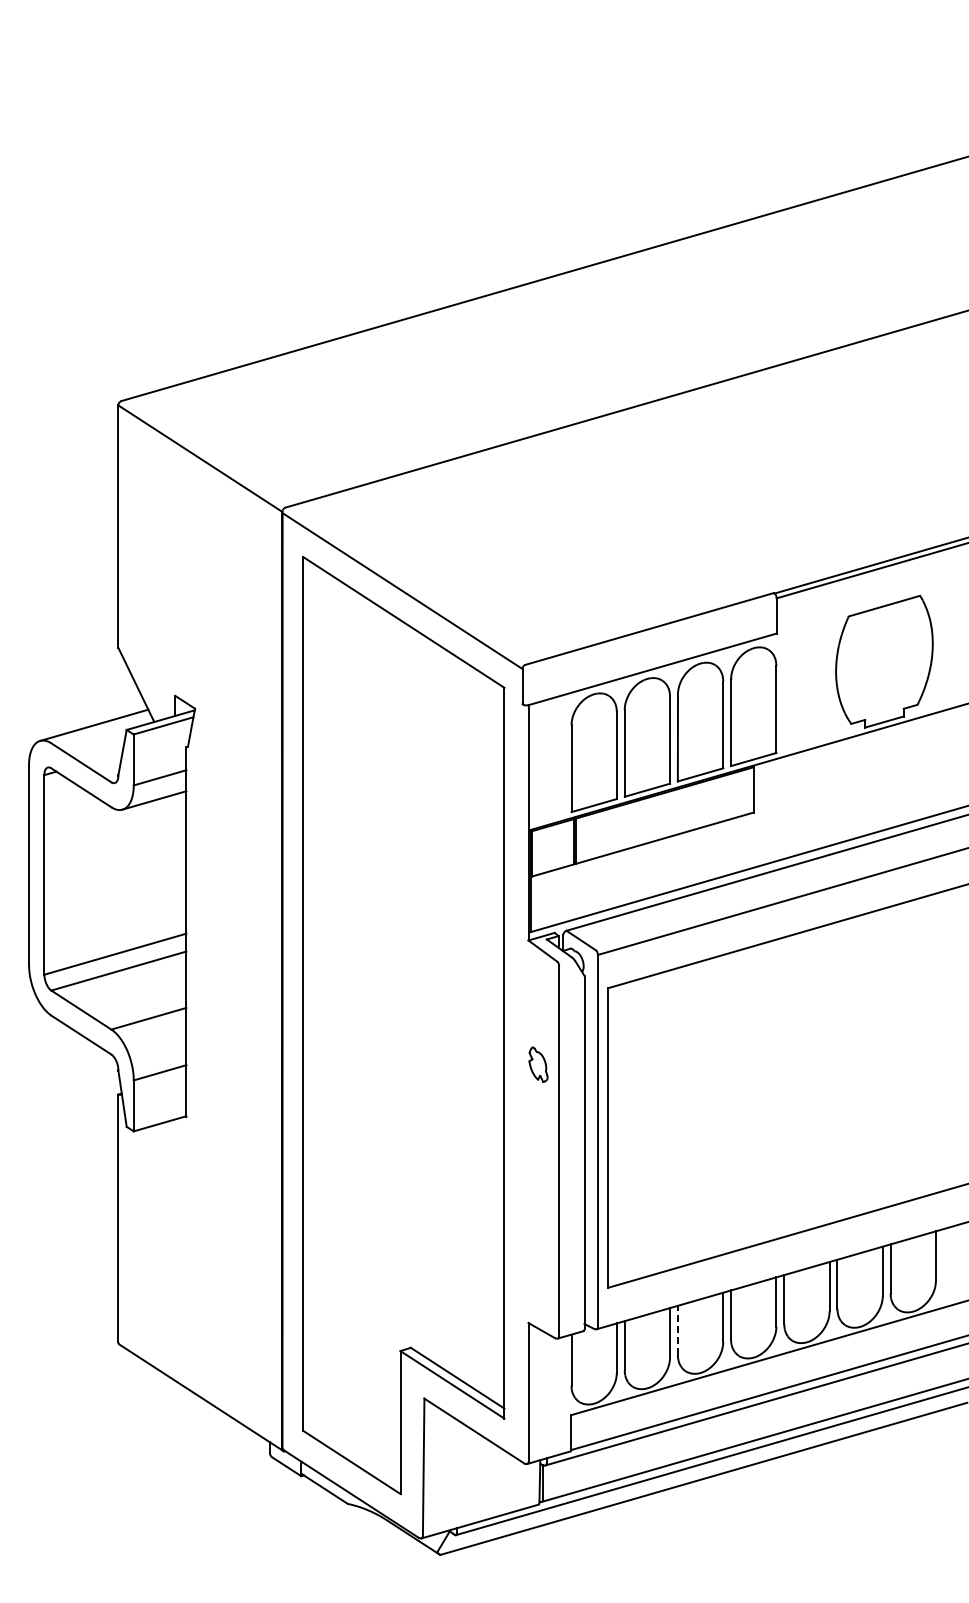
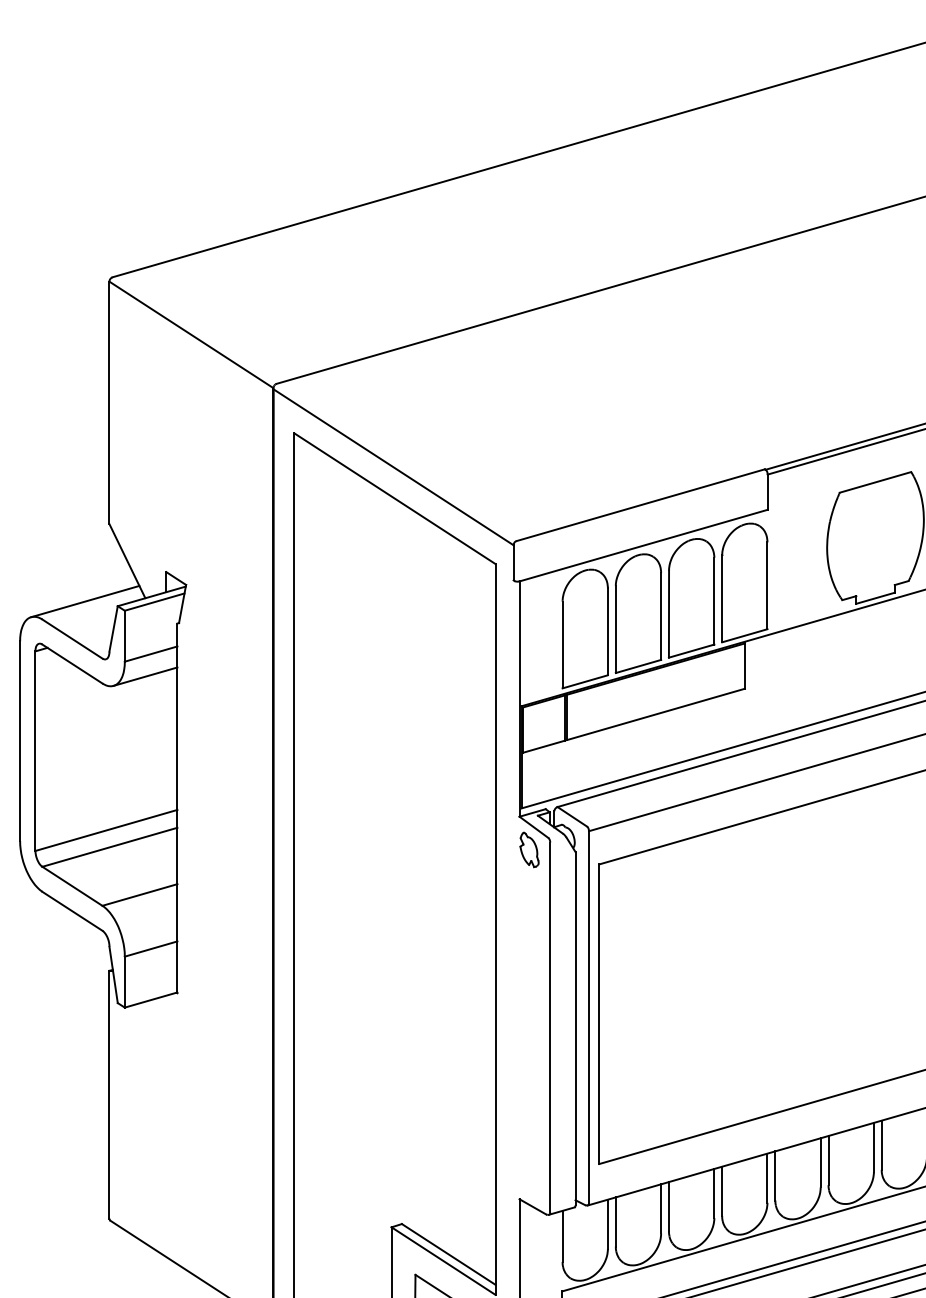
part: (538, 1064) -> (529, 849), moved
line: (677, 1330) -> (668, 1206), dashed -> solid

